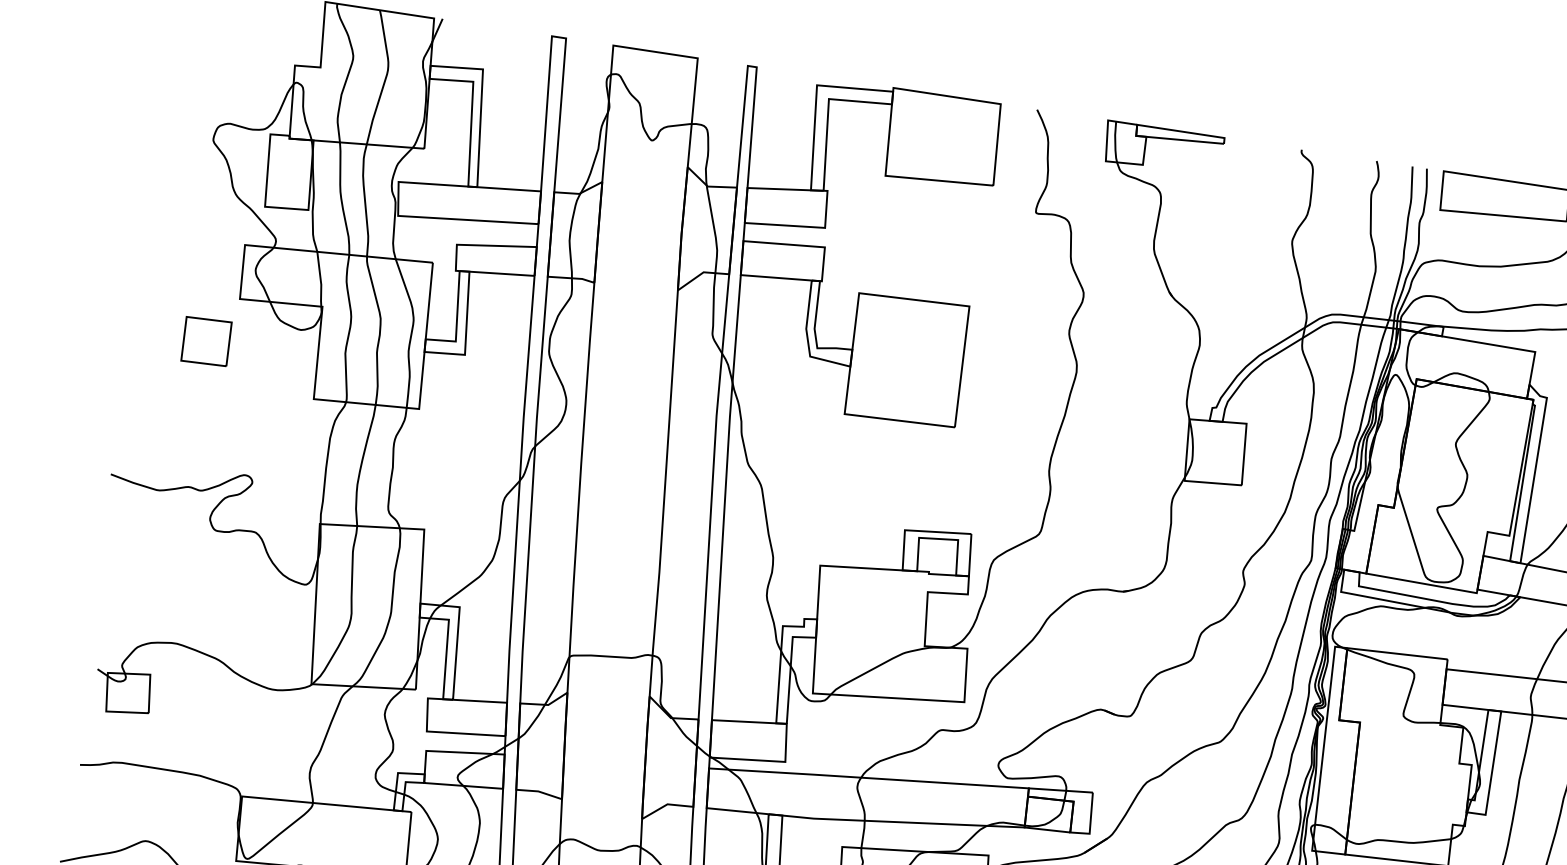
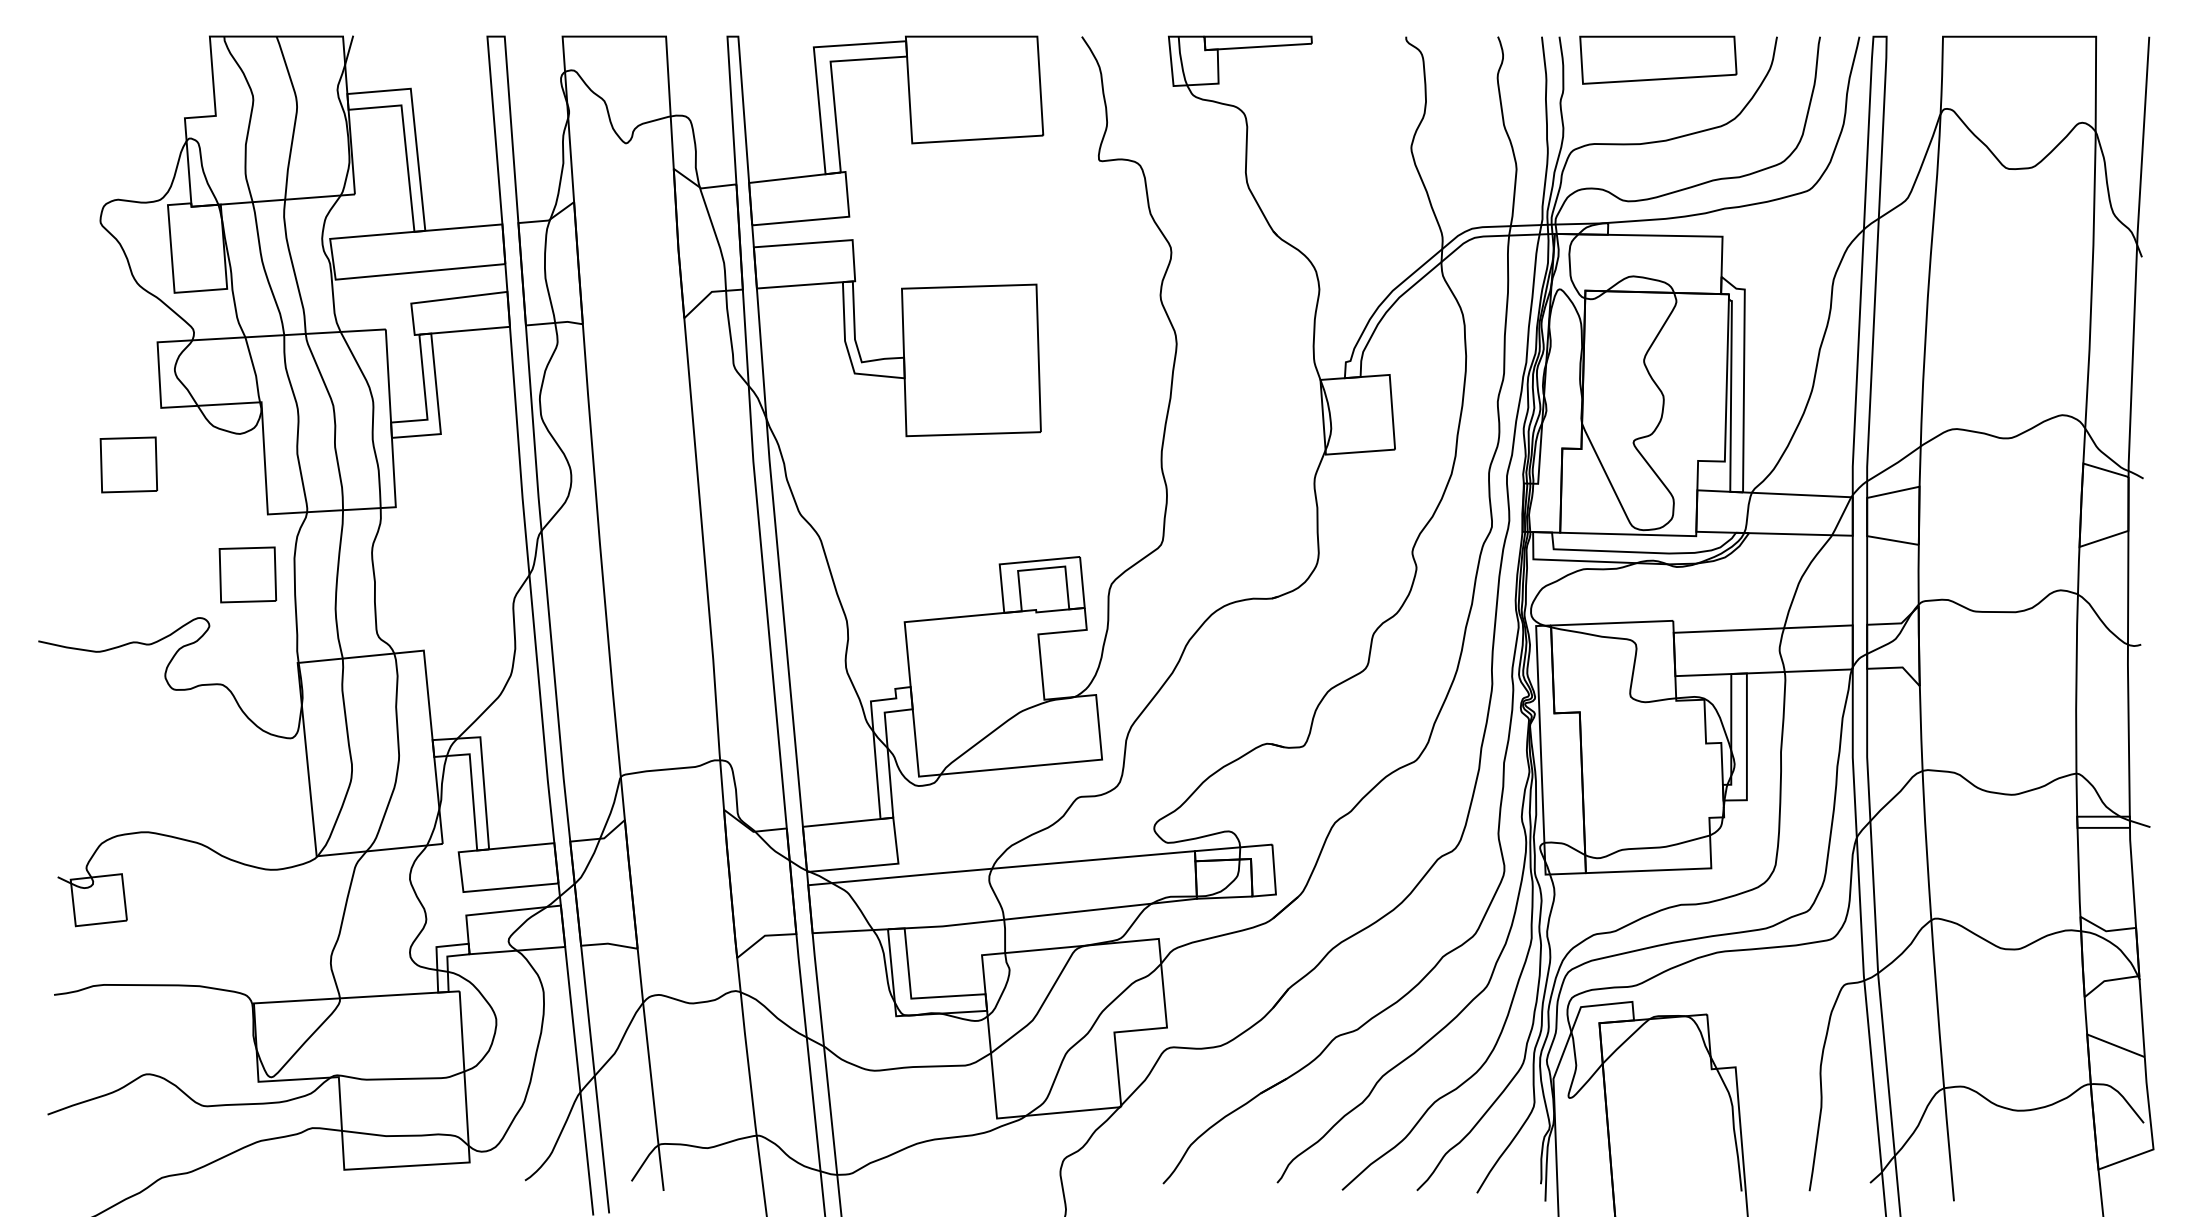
part: (289, 445) -> (247, 574), added

